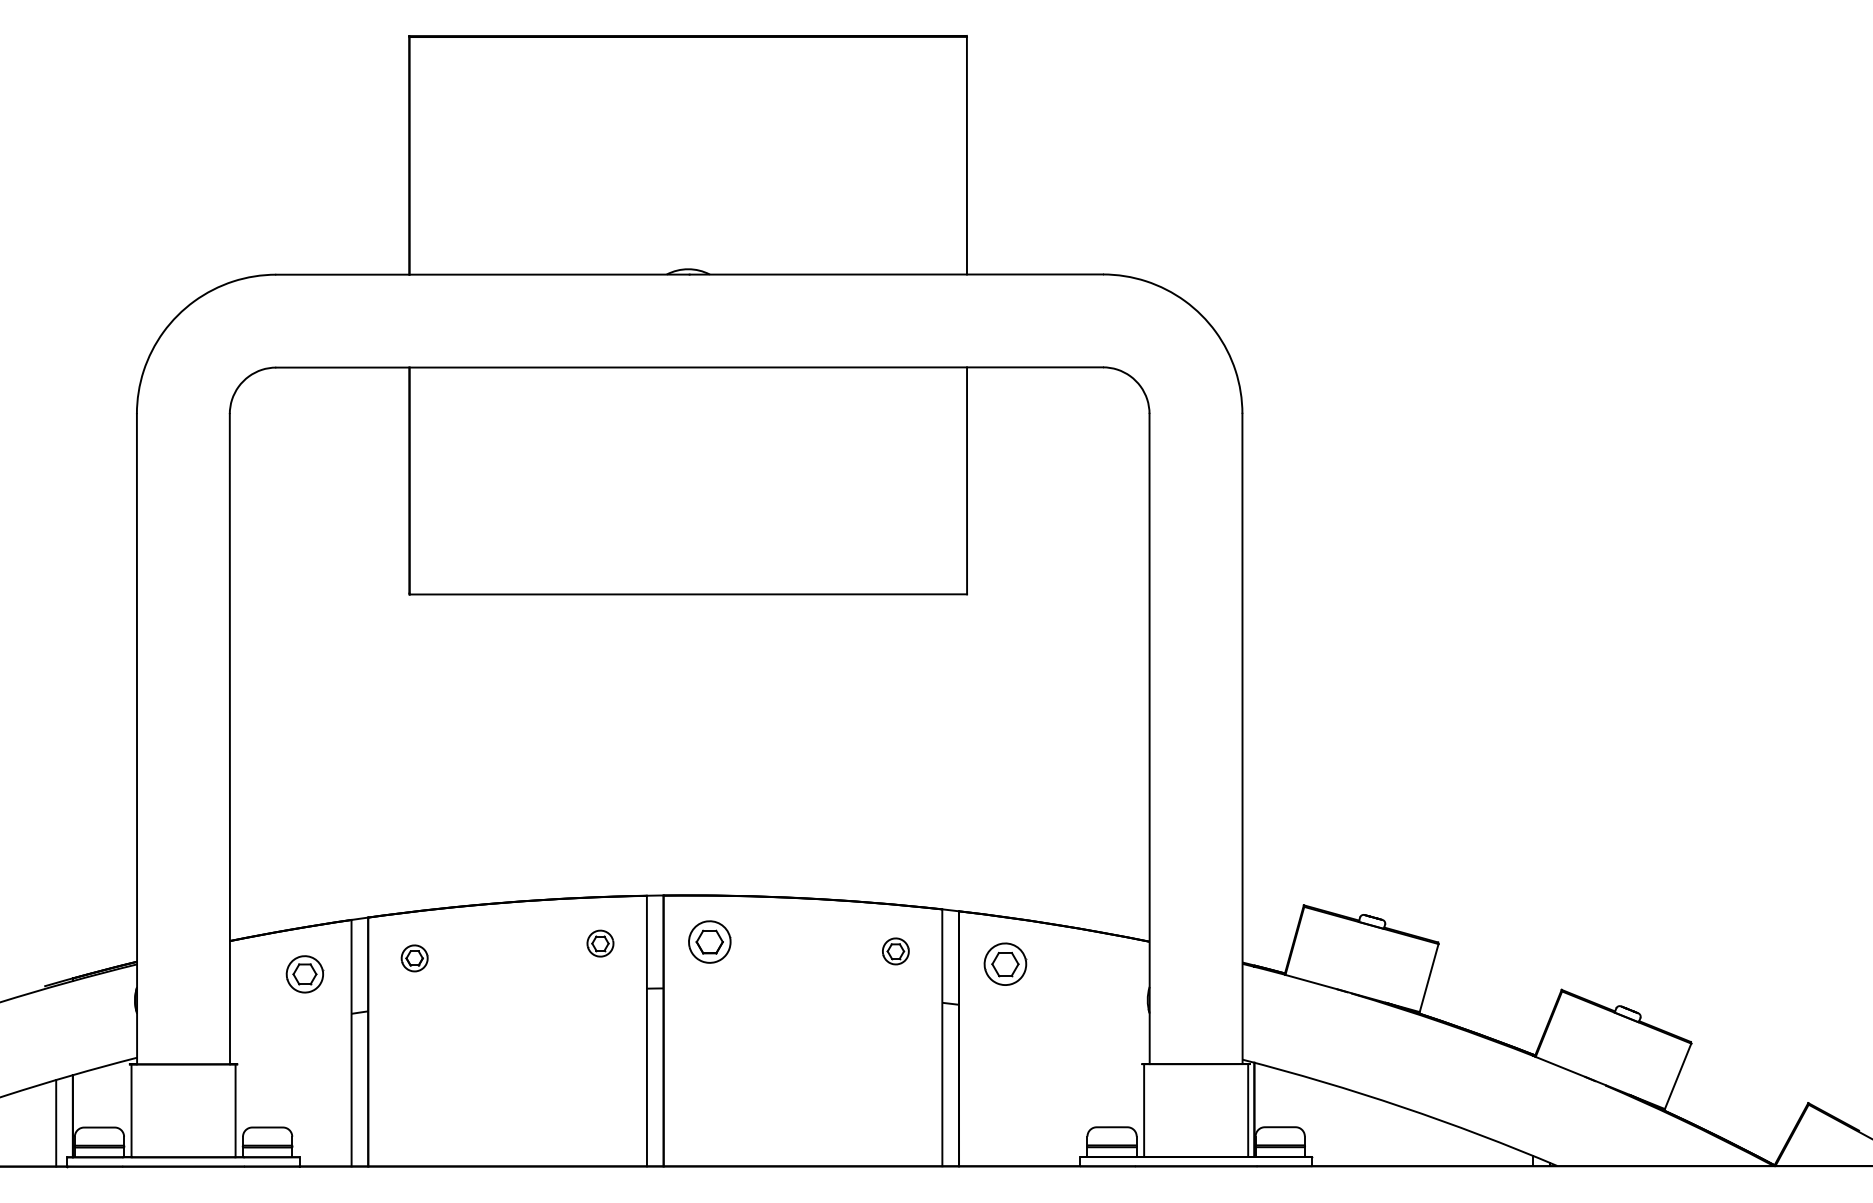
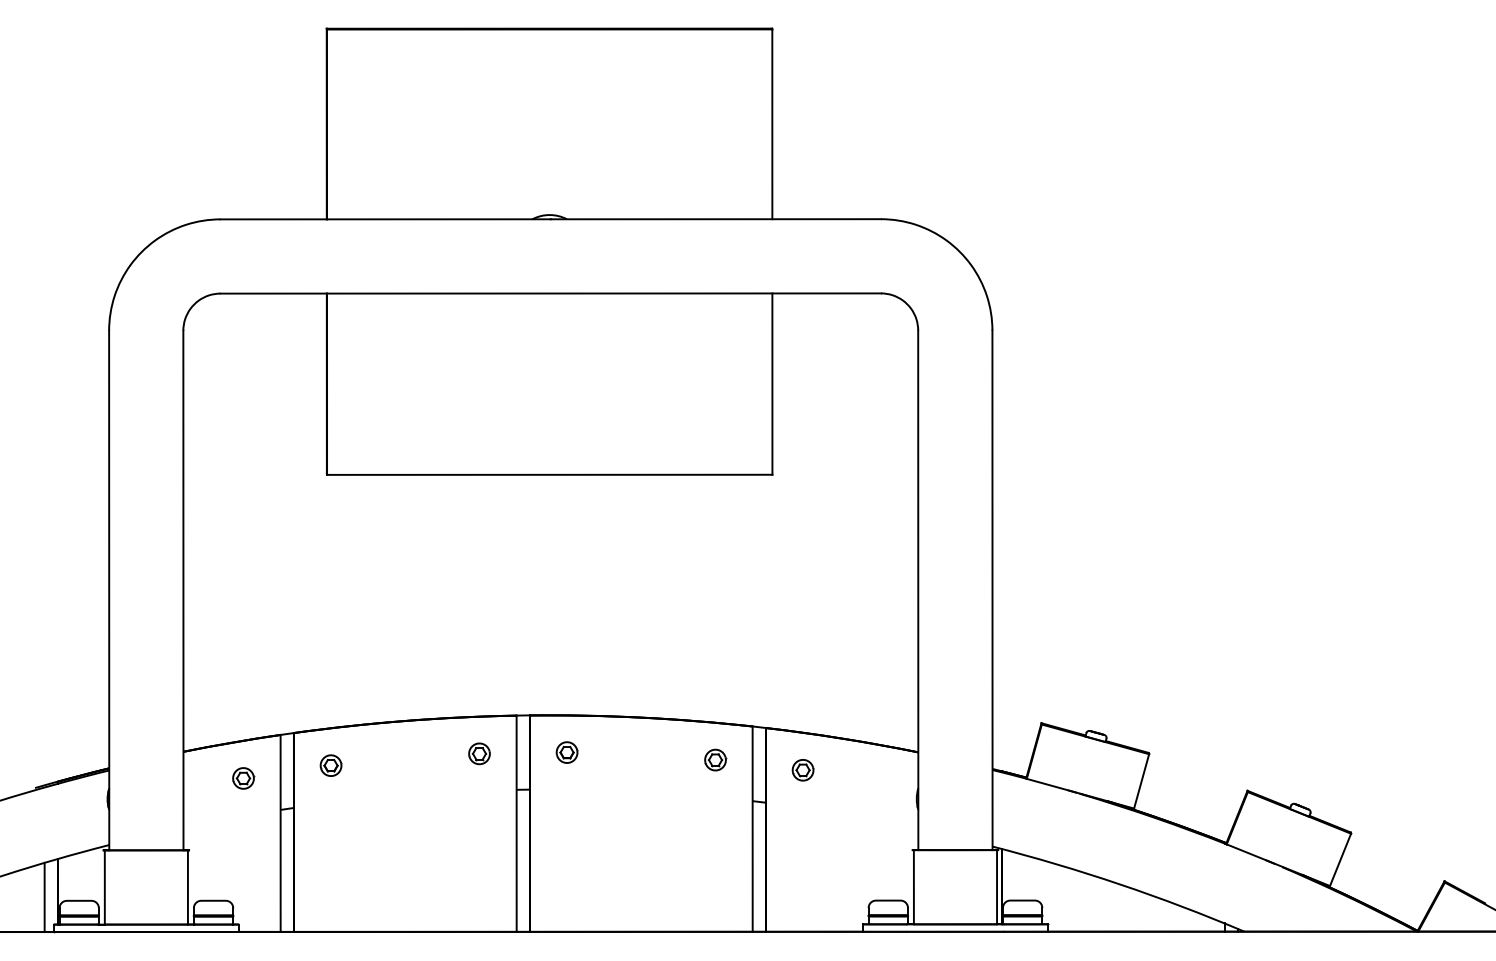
part: (710, 941) -> (567, 752), size x0.62
part: (1005, 963) -> (803, 769), size x0.62
part: (305, 974) -> (243, 778), size x0.71

